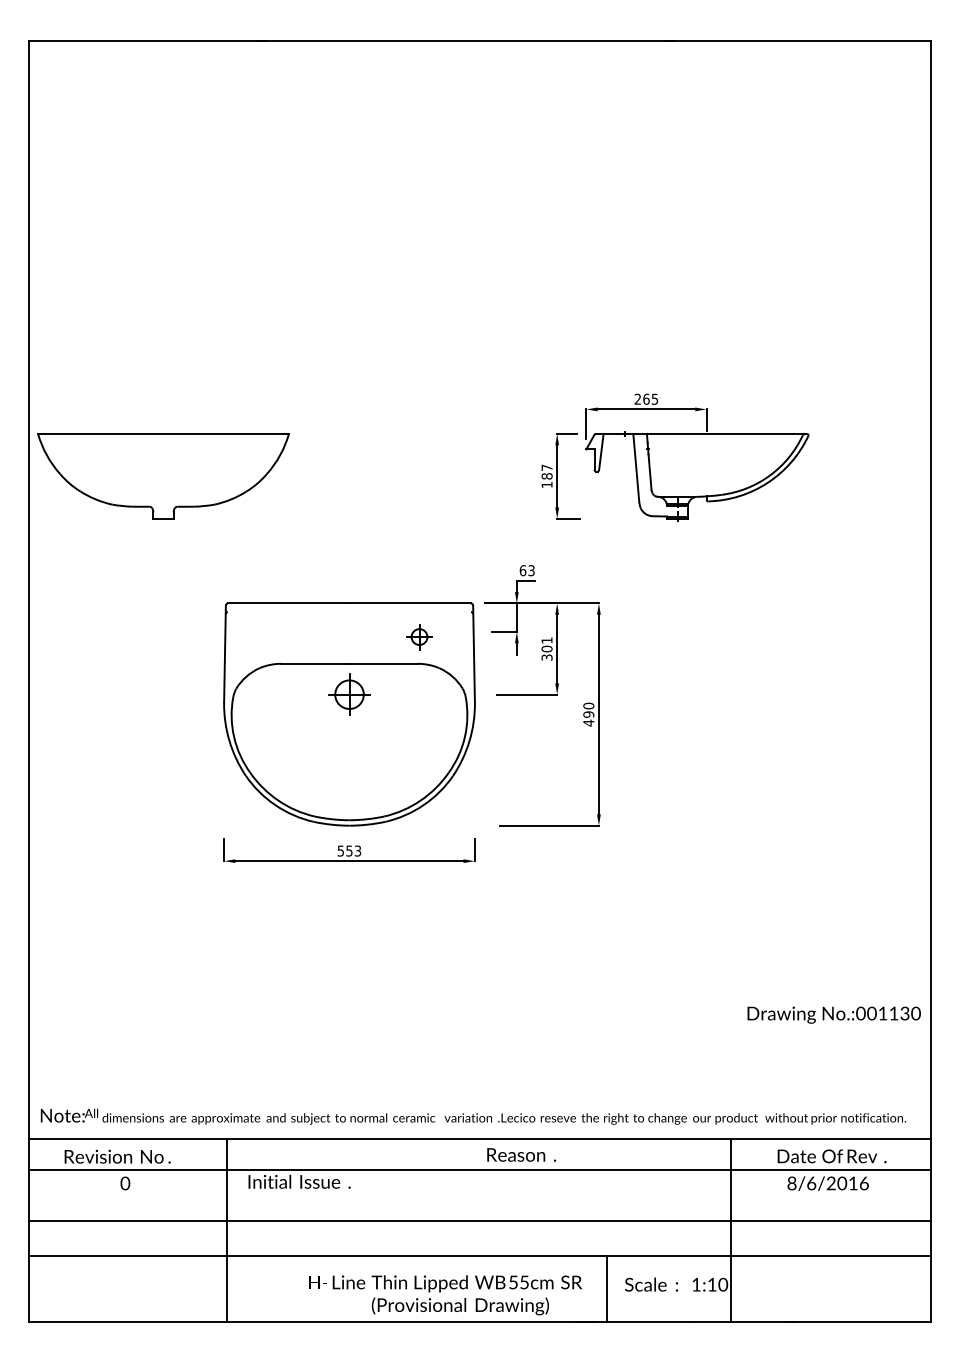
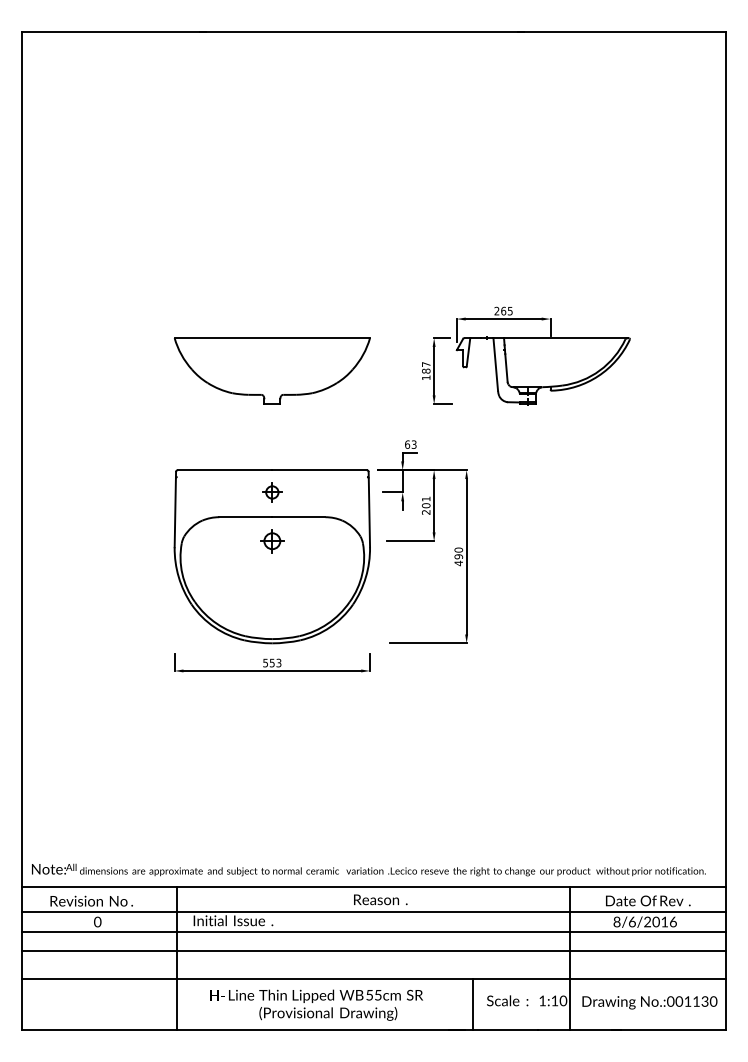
part: (163, 476) -> (272, 371), moved
part: (419, 637) -> (272, 492), moved
text: (547, 657) -> (426, 512), 301 -> 201
part: (349, 694) -> (272, 541), size x0.71
text: (833, 1014) -> (649, 1002), moved
text: (521, 1154) -> (380, 899), moved
line: (479, 1196) -> (373, 932), added
text: (445, 1295) -> (316, 1005), moved

